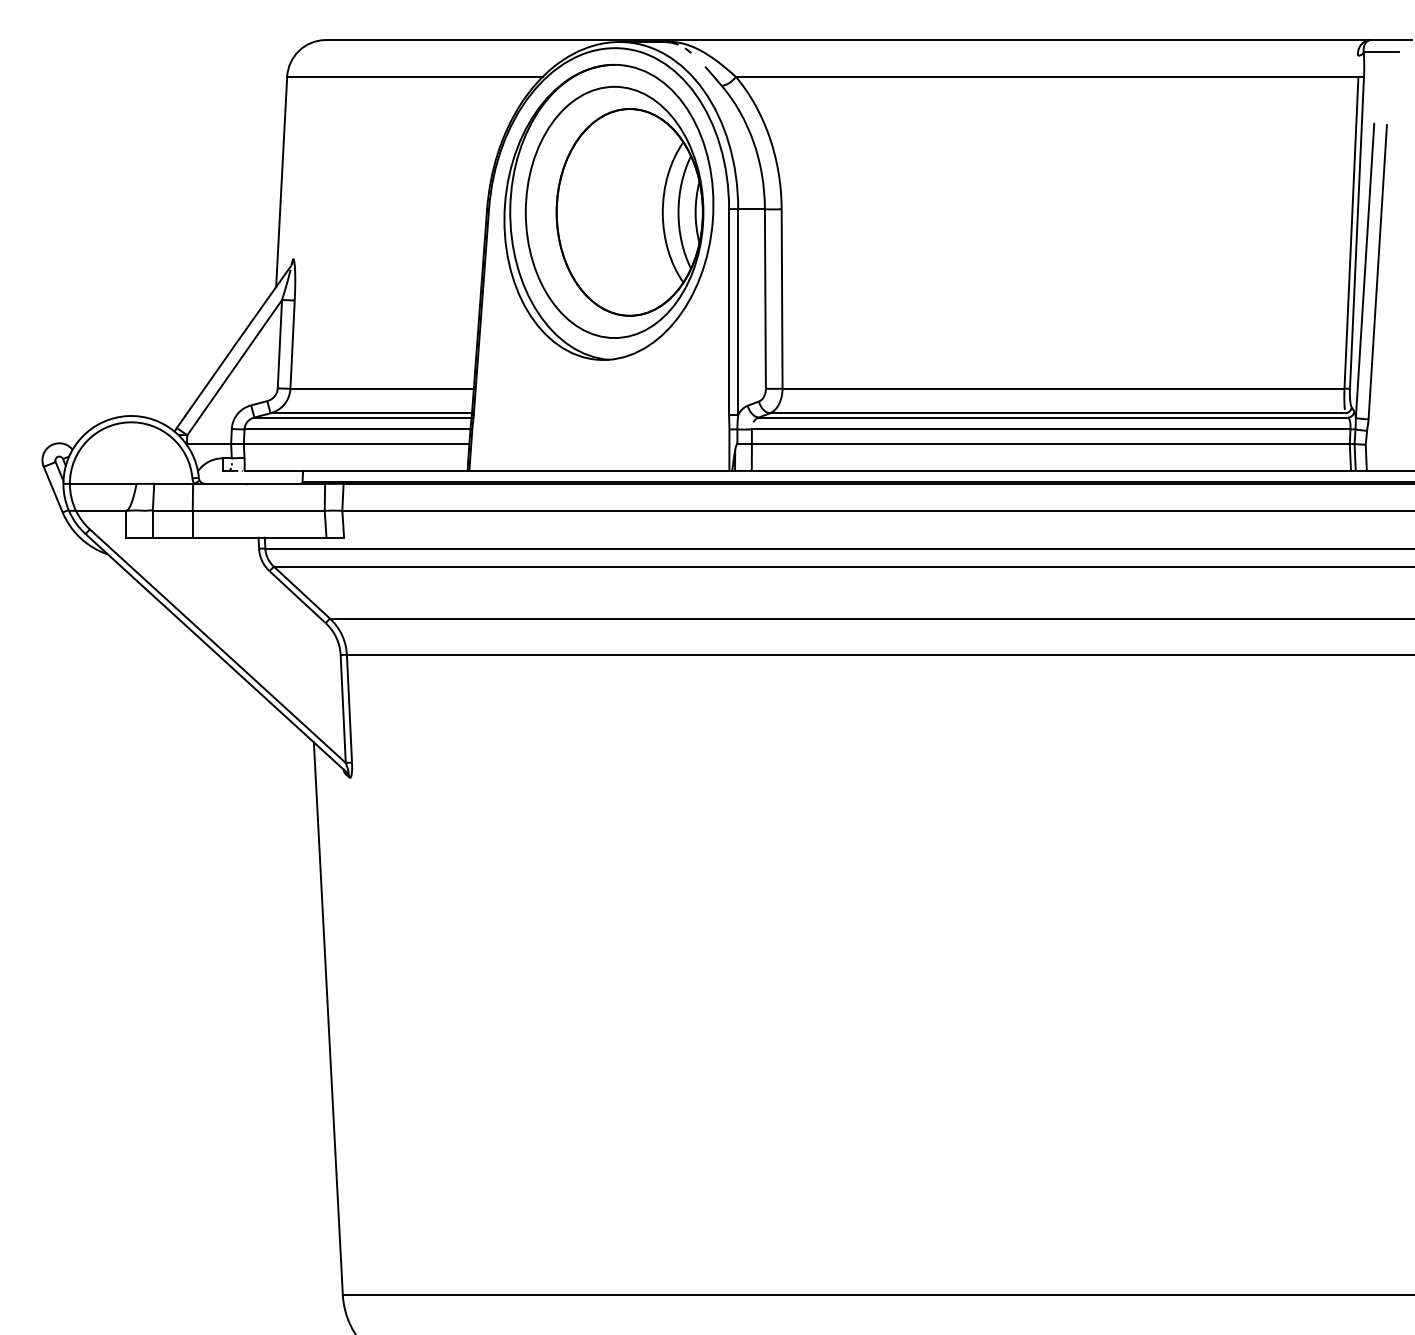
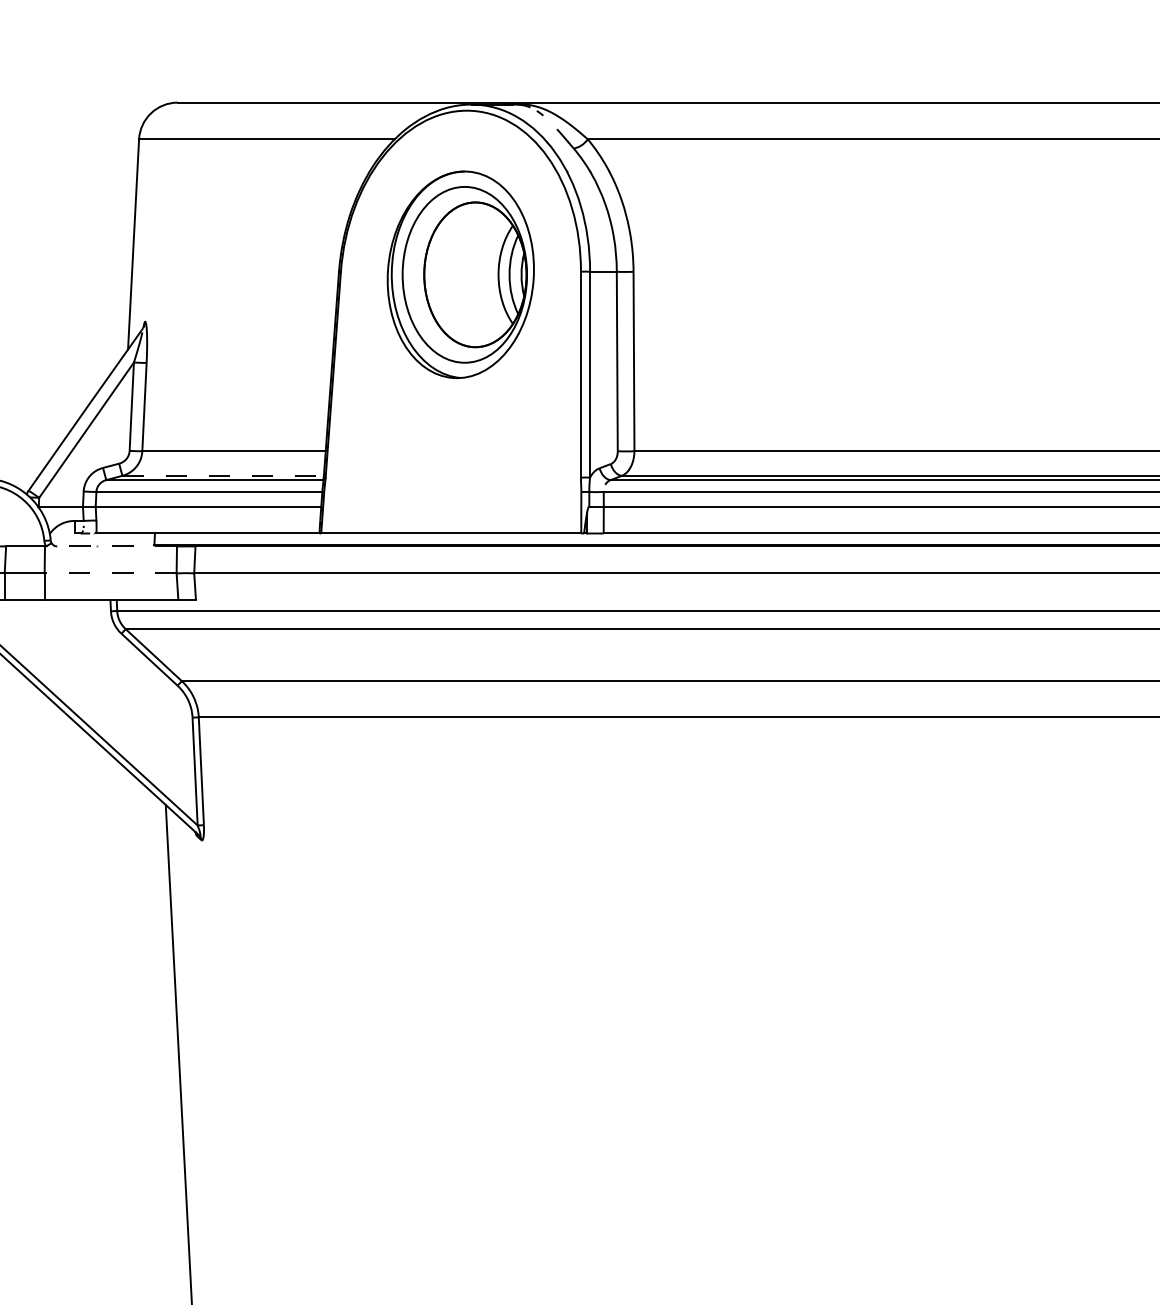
part: (608, 211) -> (460, 274), size x0.7
line: (371, 413) -> (223, 476), solid -> dashed
line: (259, 483) -> (111, 546), solid -> dashed
line: (258, 510) -> (110, 573), solid -> dashed

